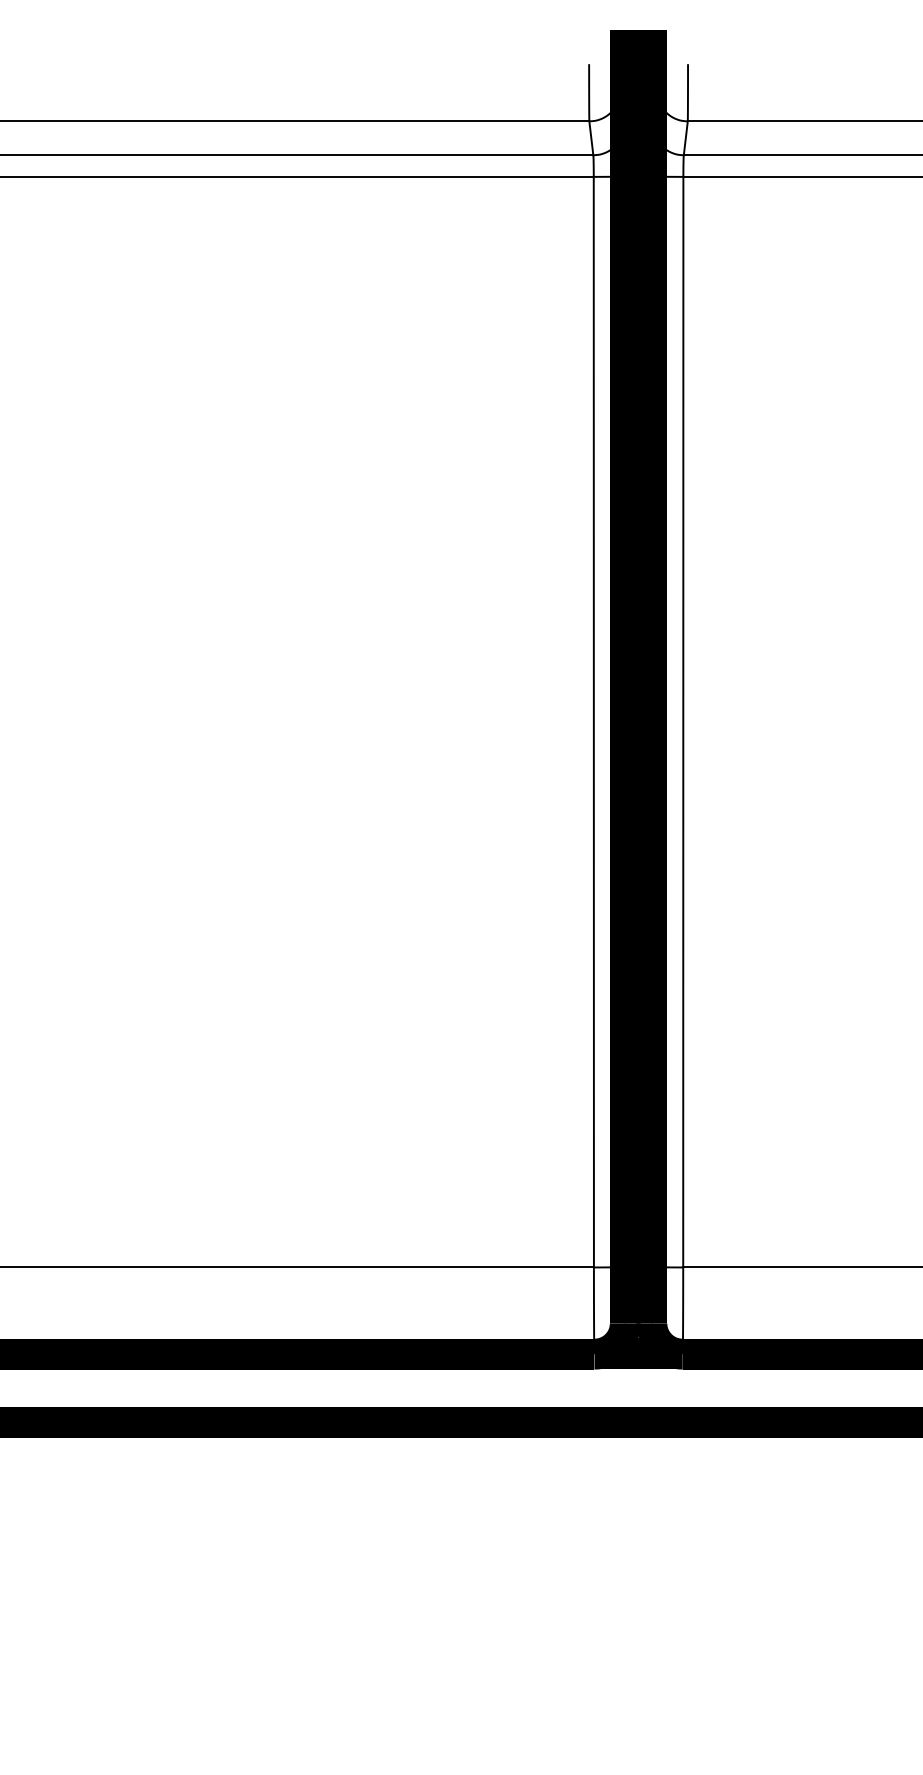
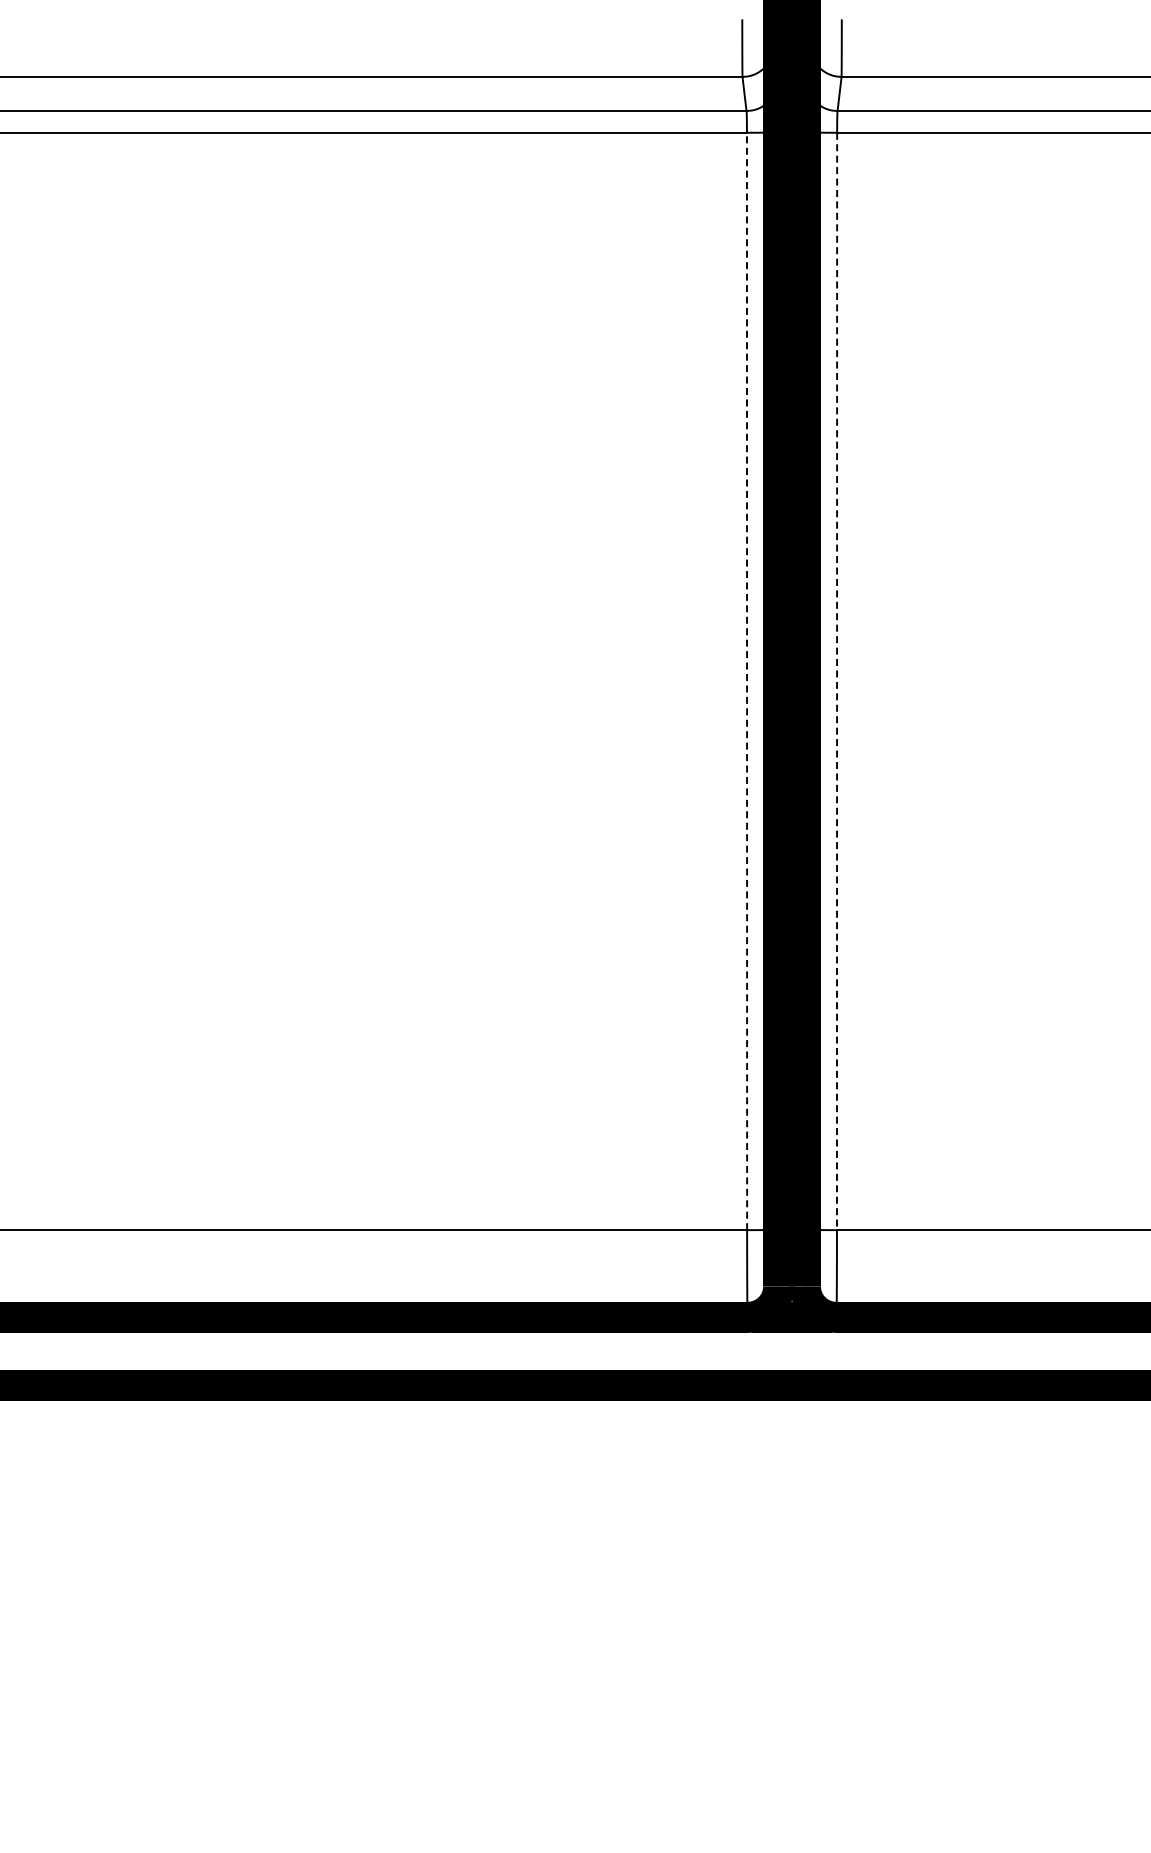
line: (594, 722) -> (747, 681), solid -> dashed
line: (683, 722) -> (837, 681), solid -> dashed

